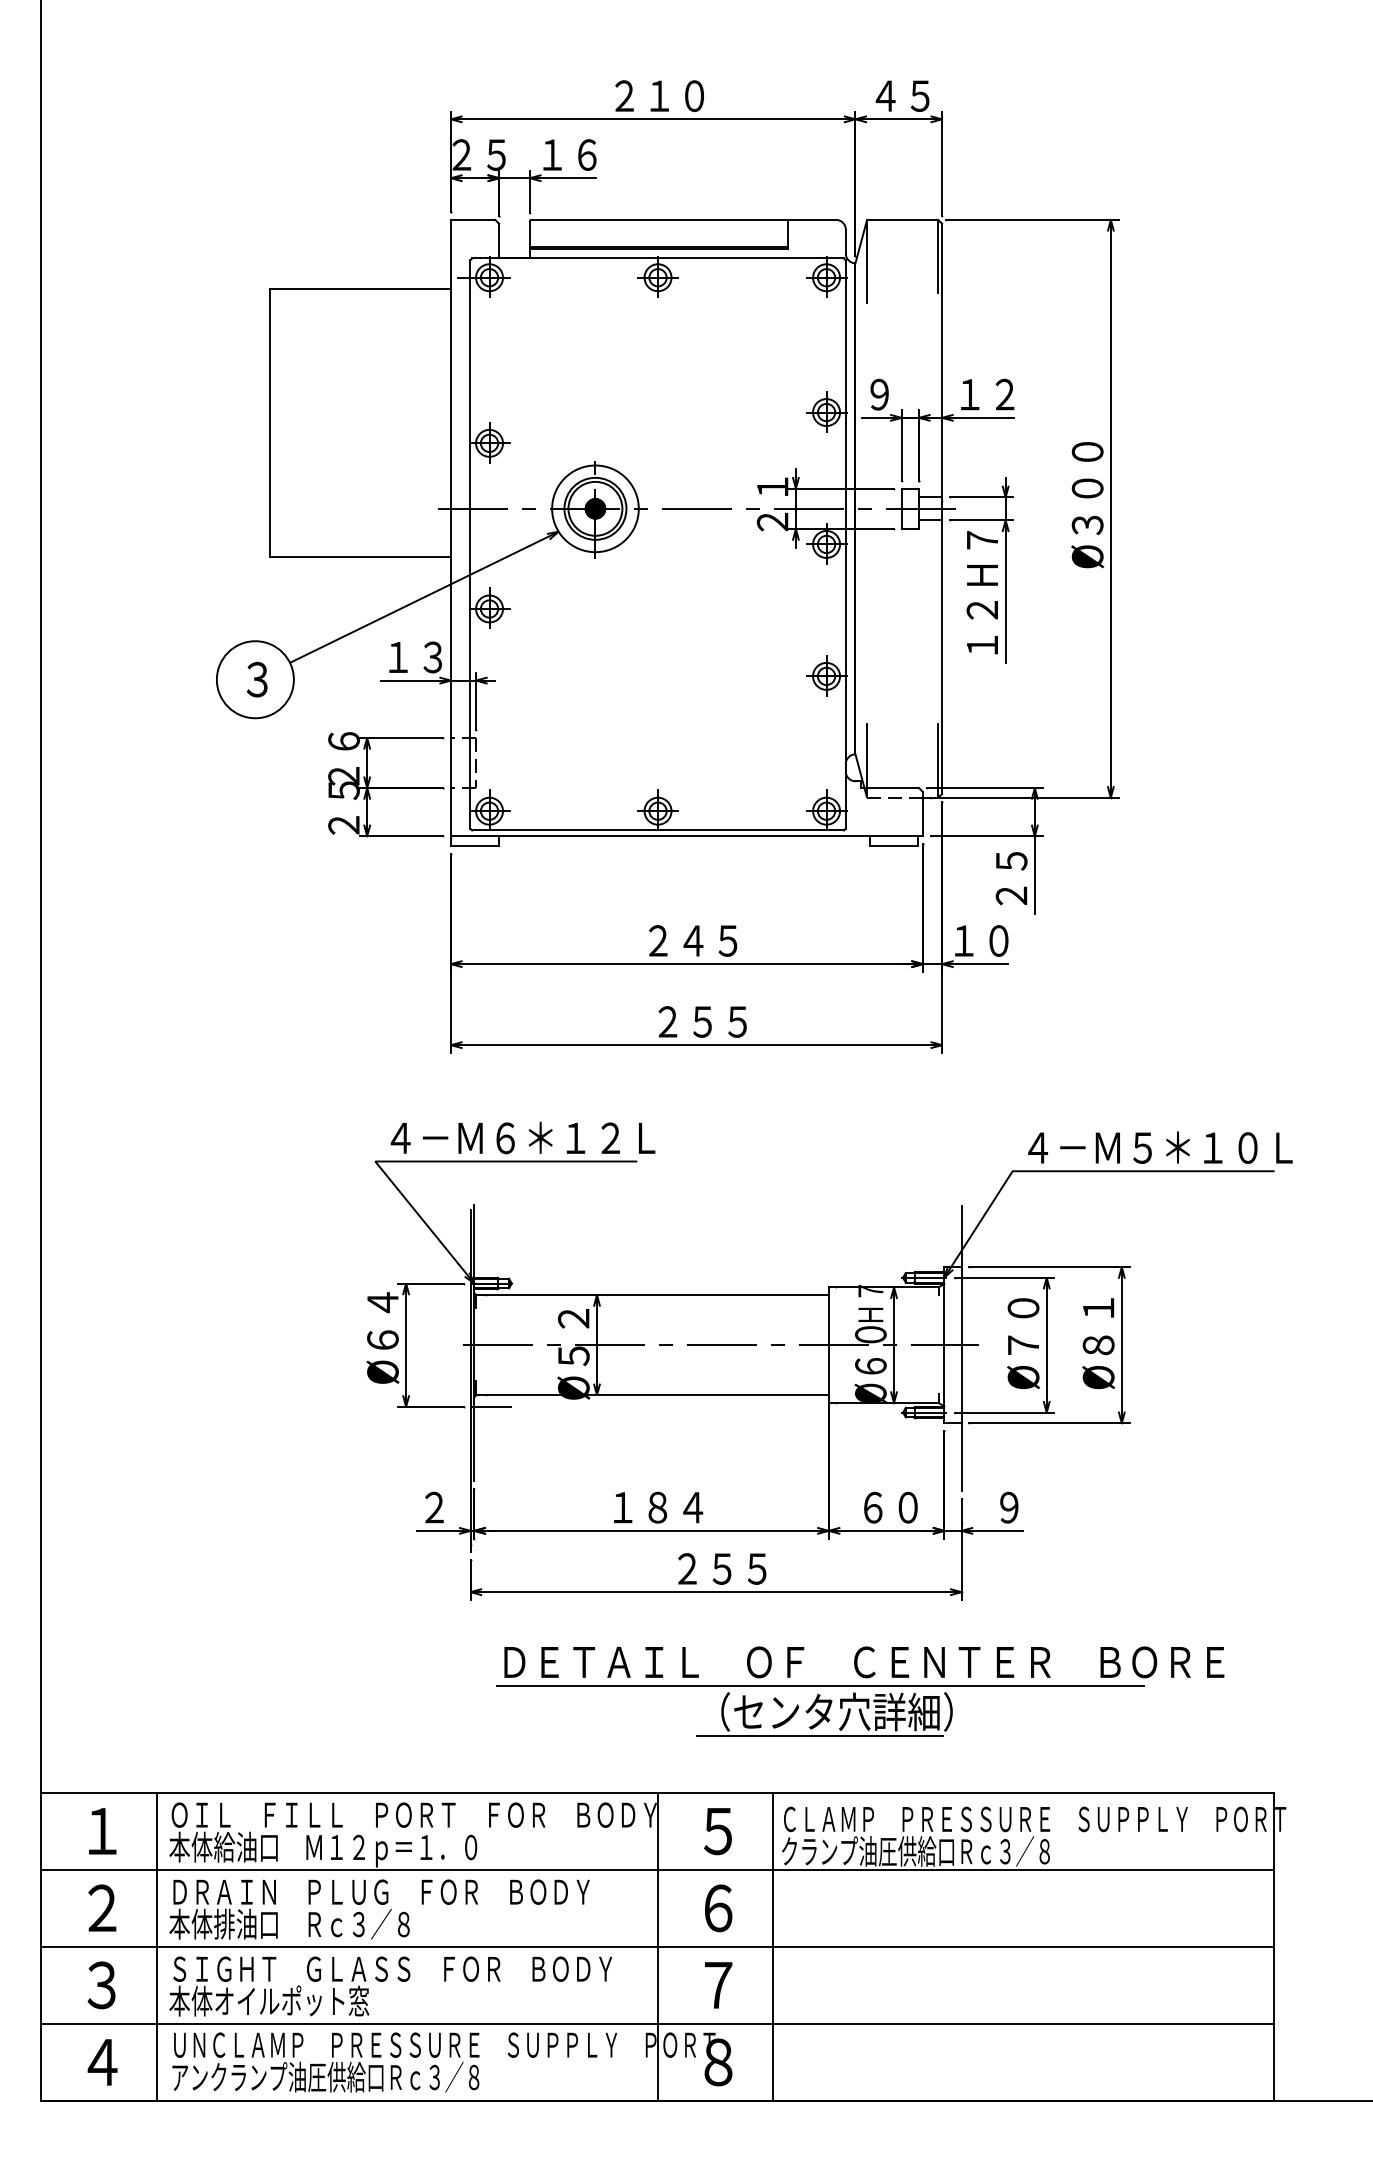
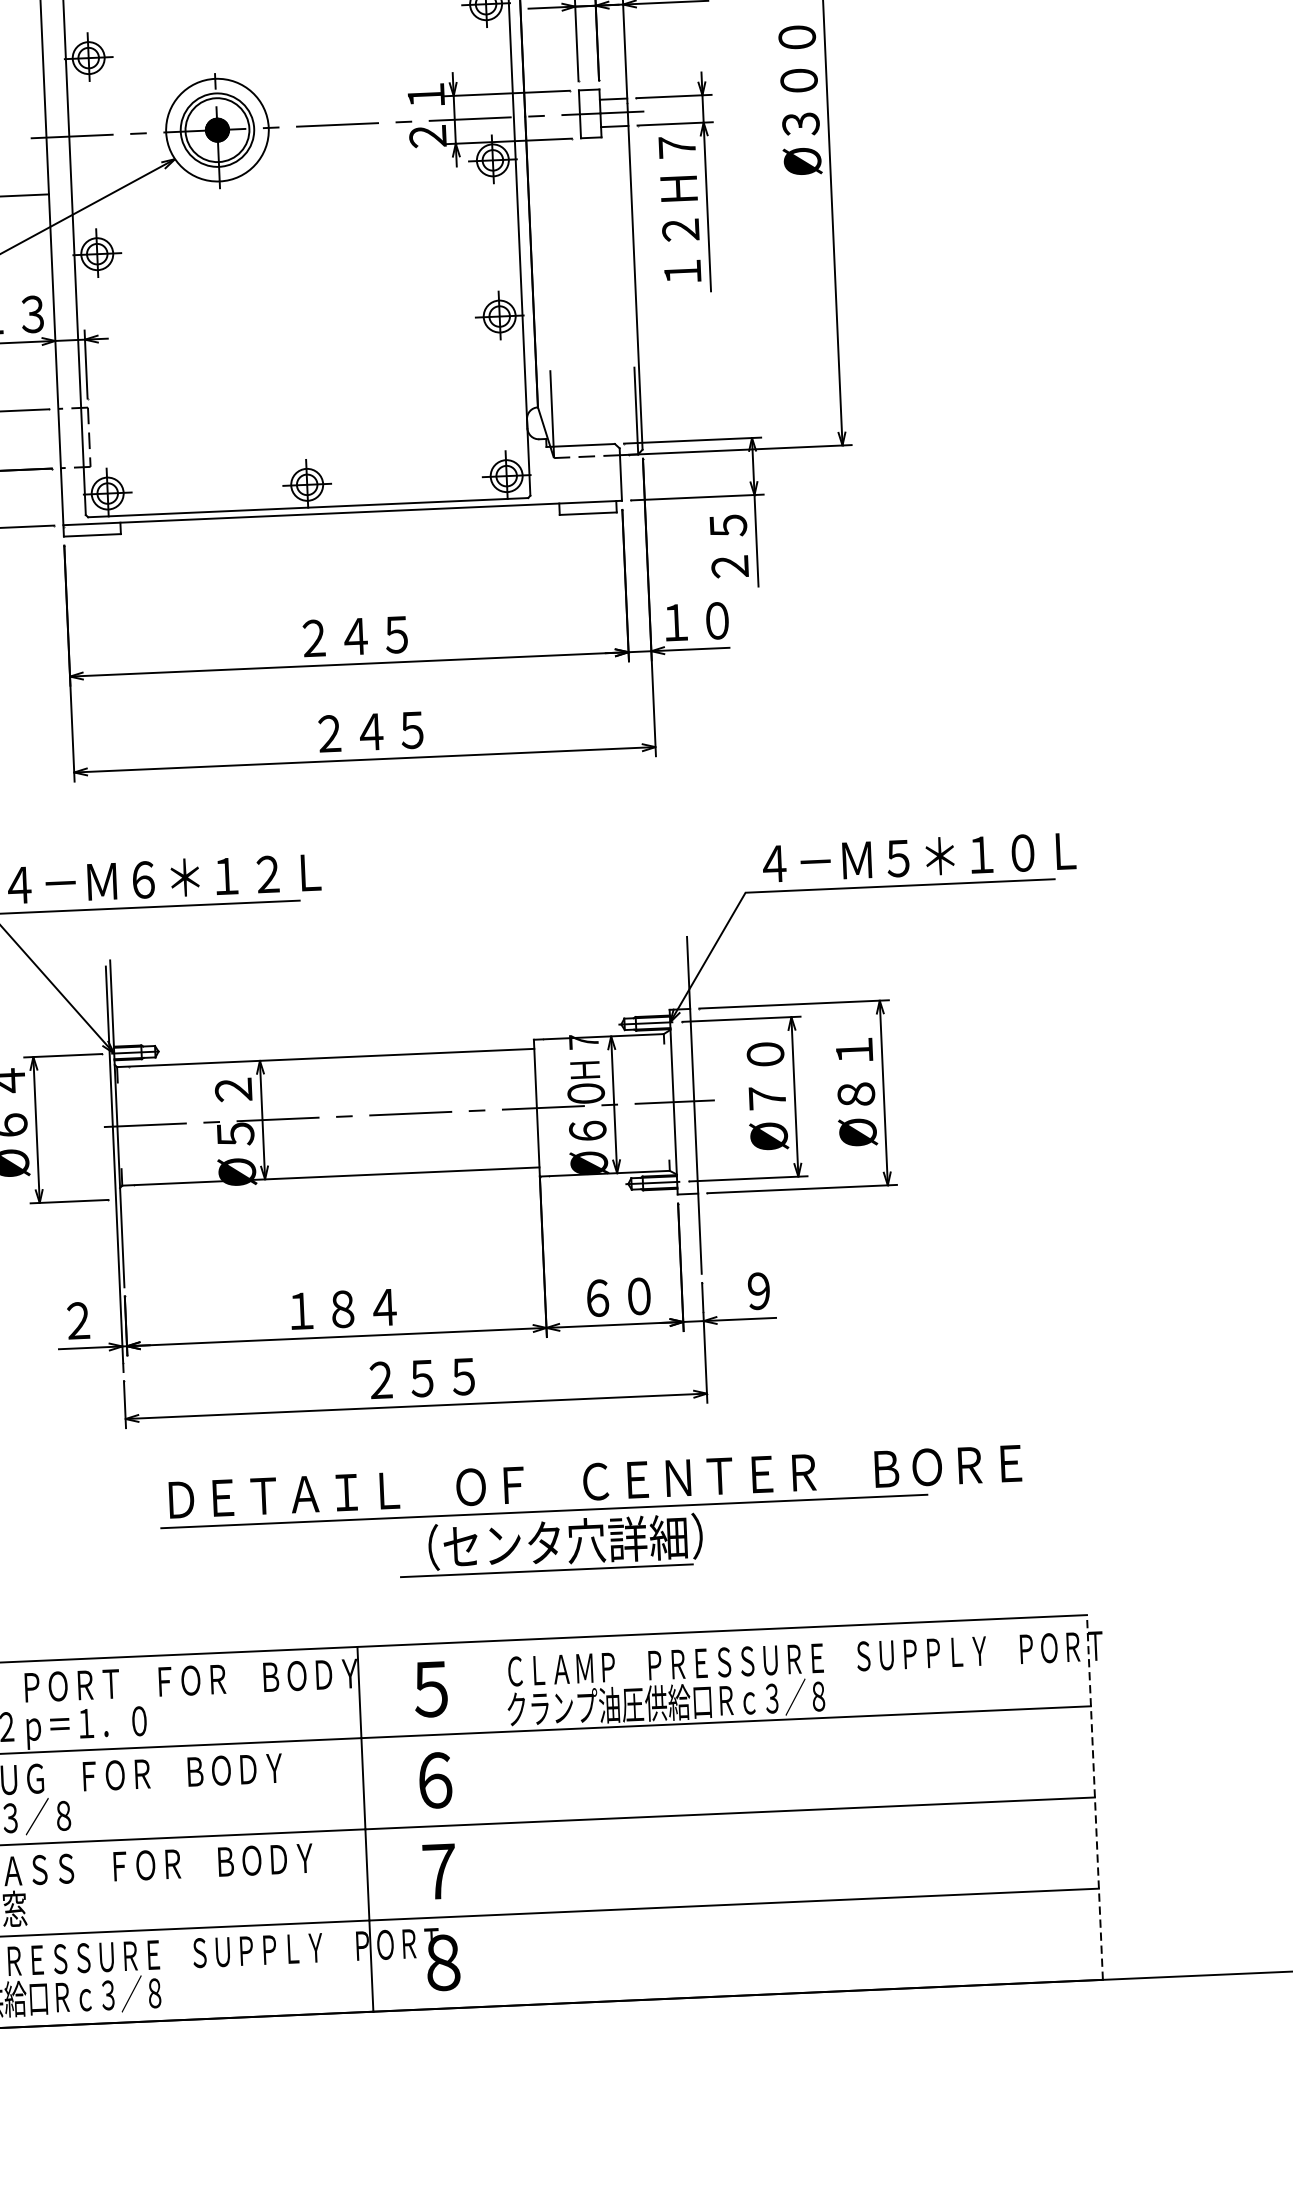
text: (703, 1021) -> (371, 731), ２５５ -> ２４５
line: (491, 1406) -> (140, 1198), removed
line: (773, 1946) -> (502, 1822), removed
line: (1273, 1946) -> (1094, 1796), solid -> dashed

